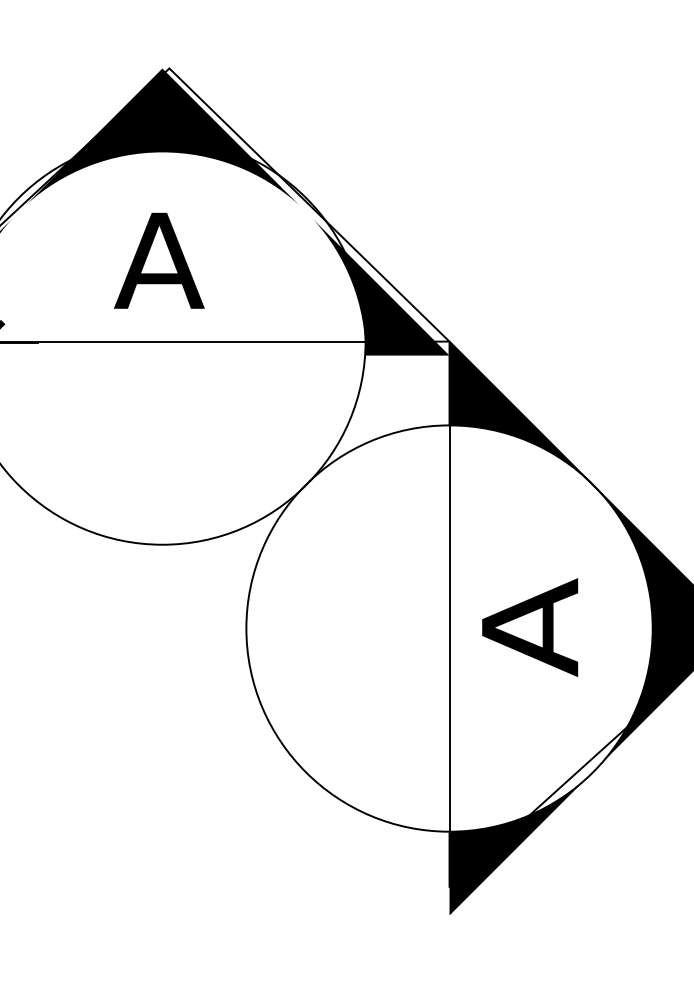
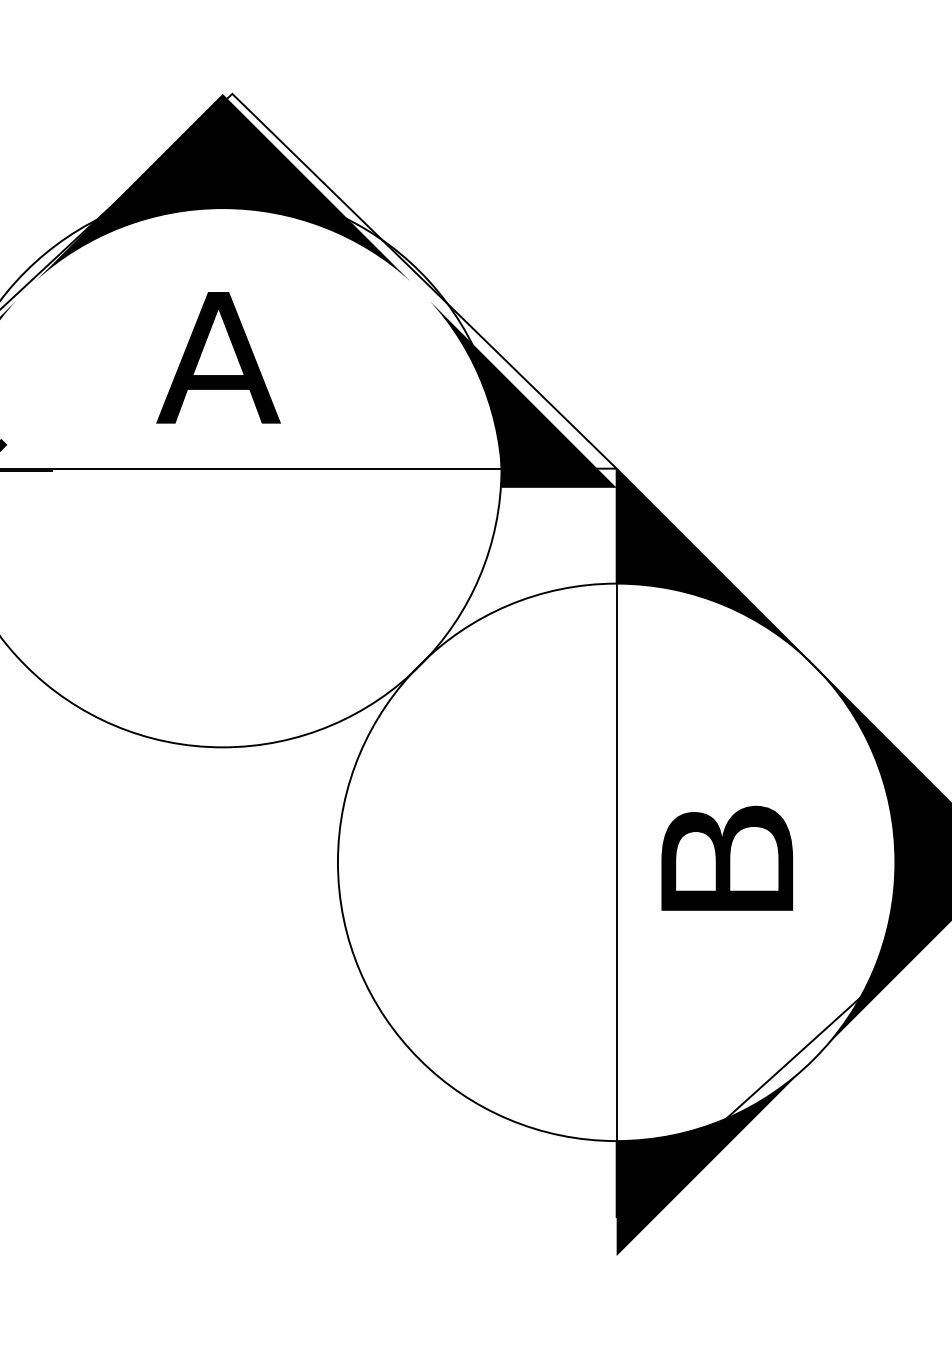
text: (530, 627) -> (727, 860), A -> B

